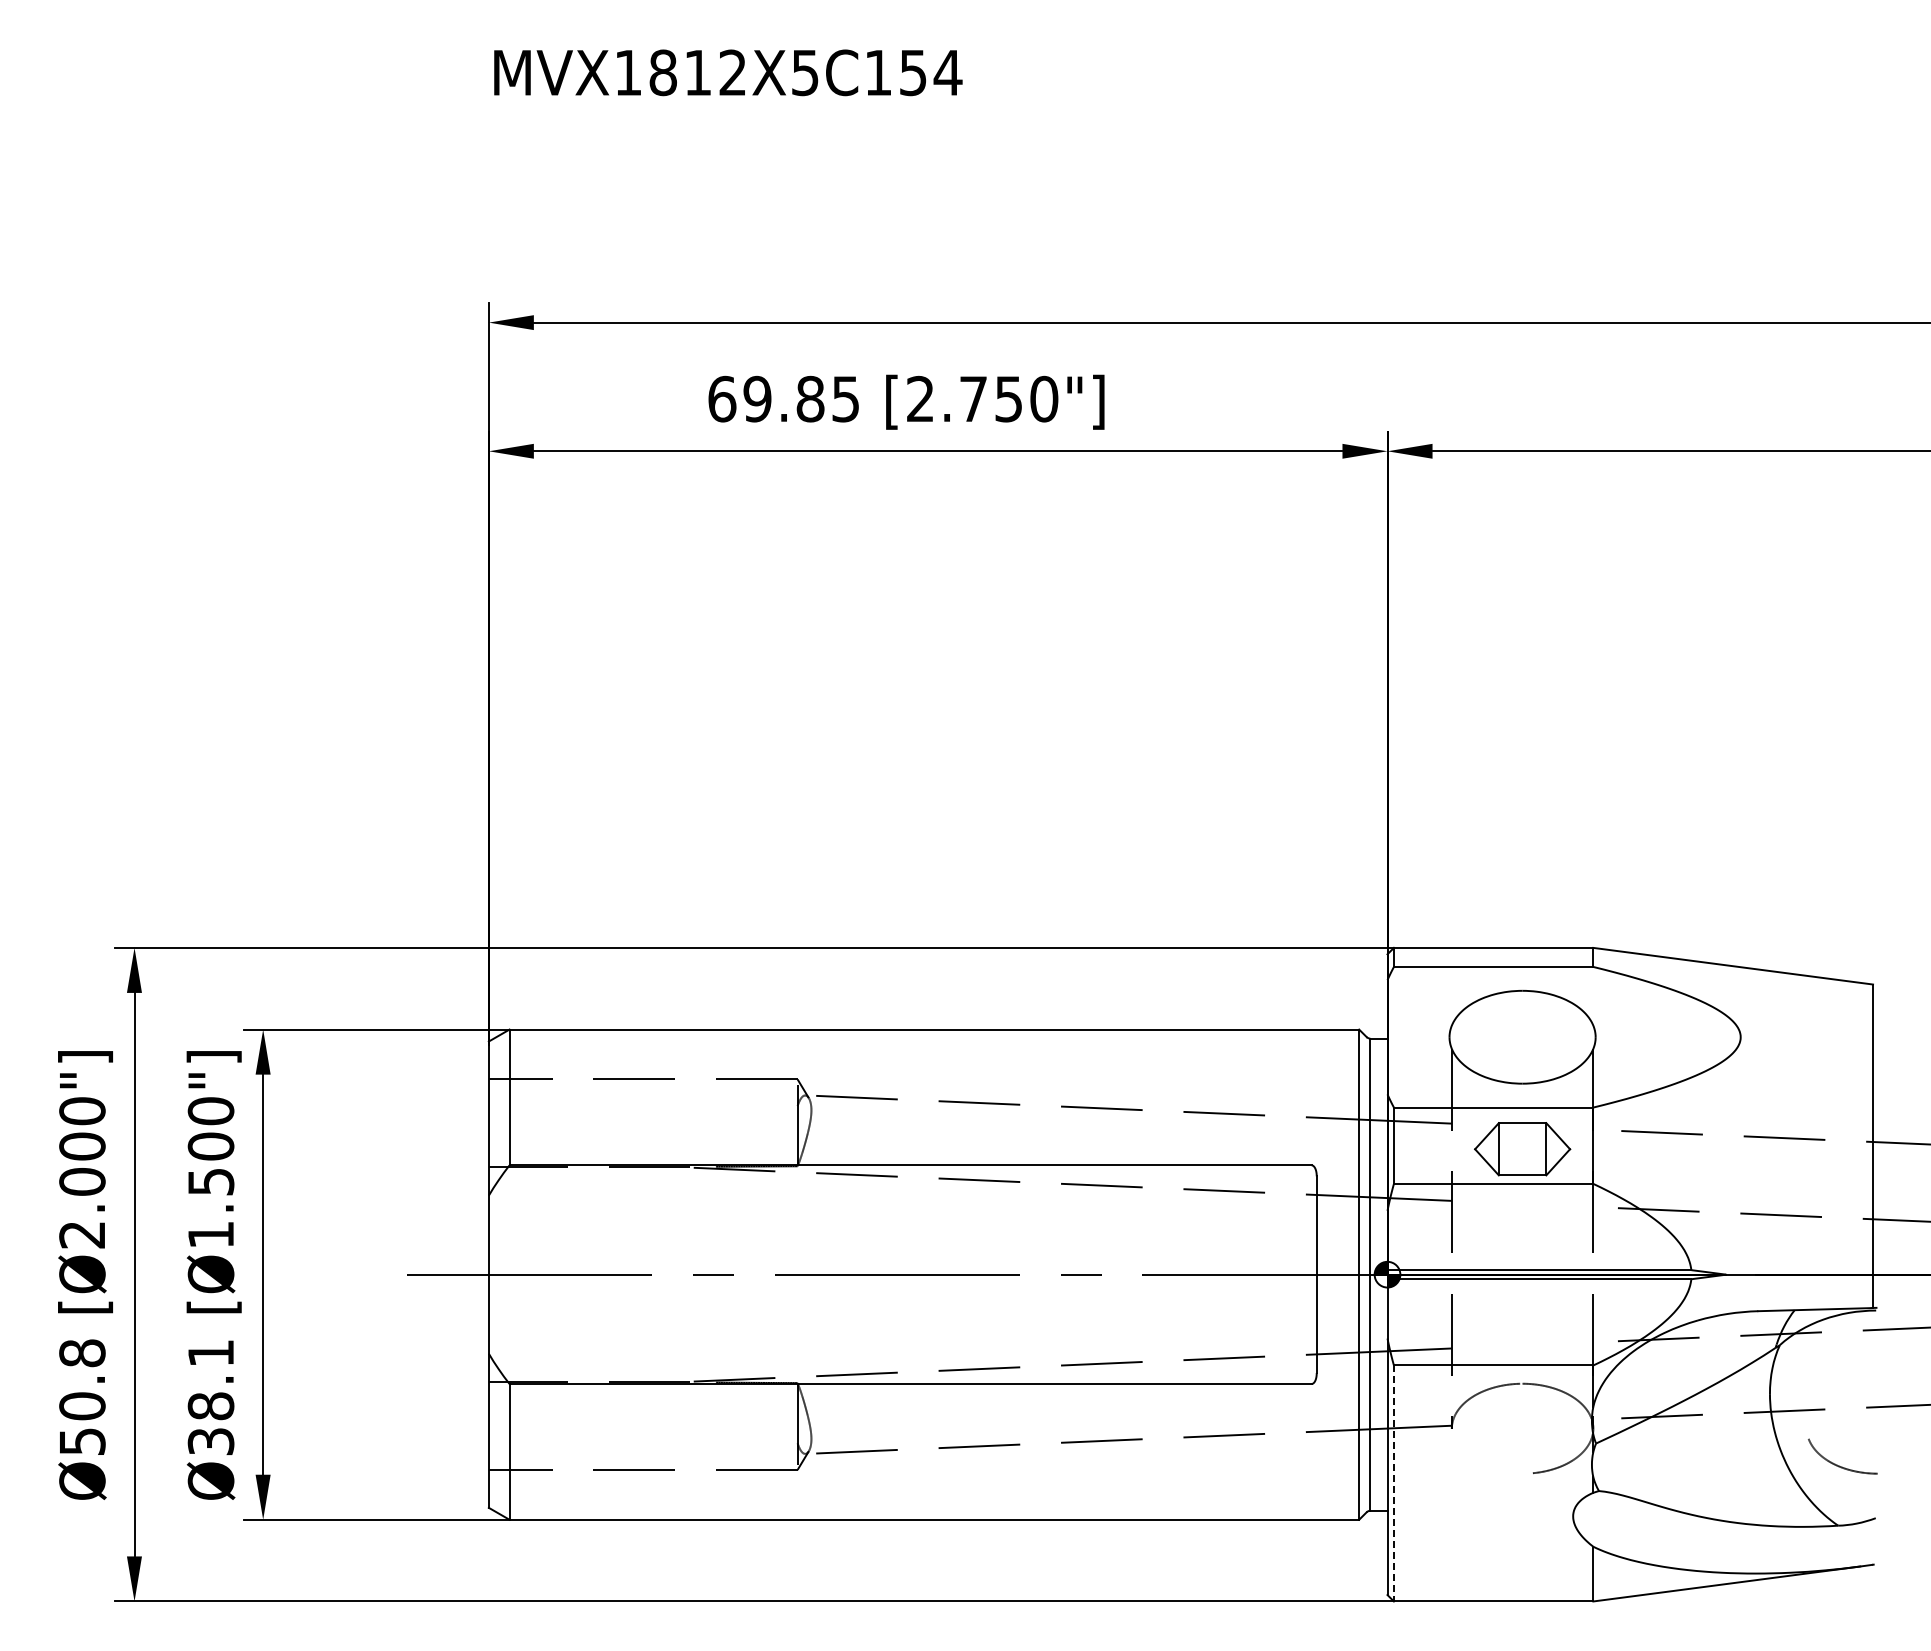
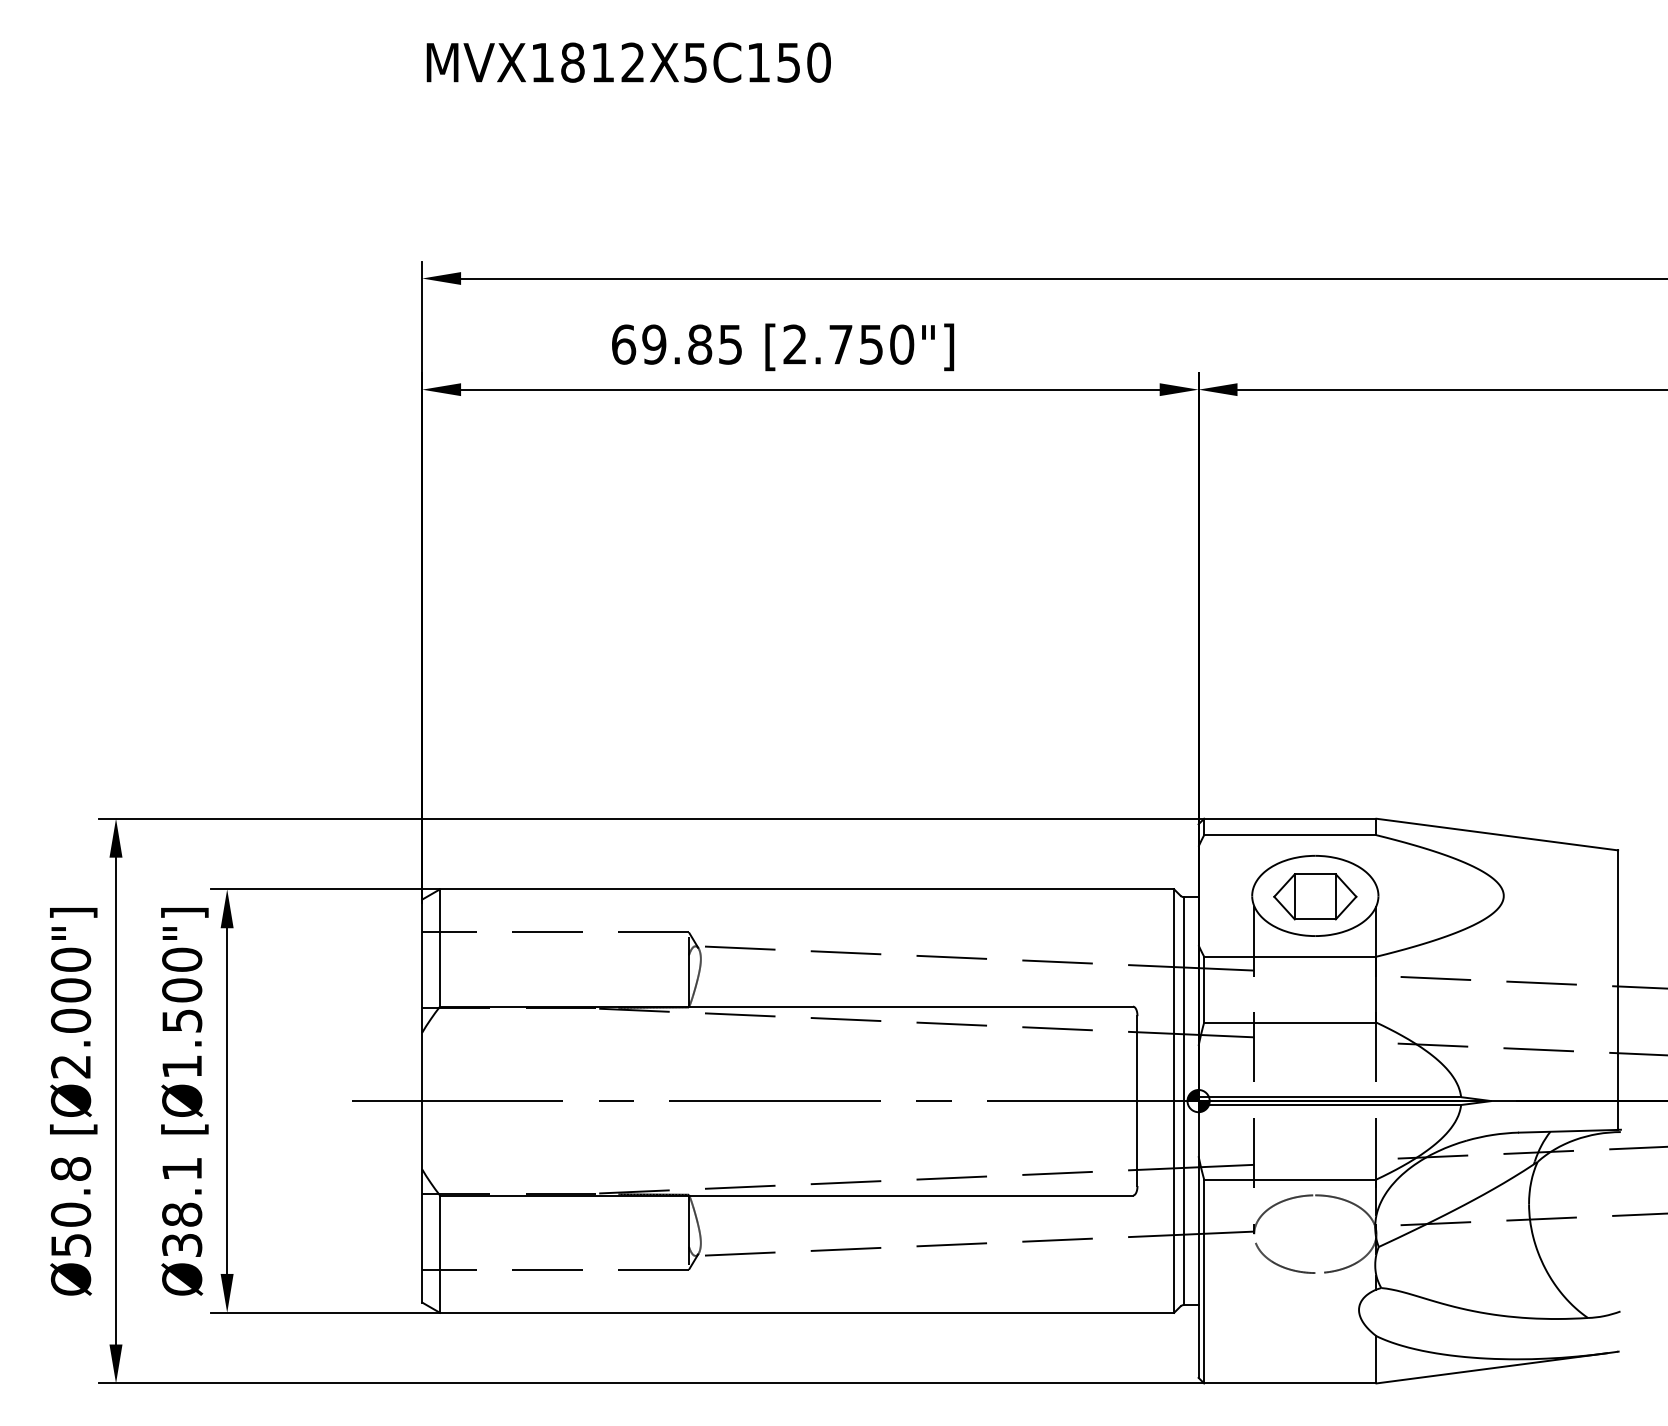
text: (947, 72) -> (818, 62), MVX1812X5C154 -> MVX1812X5C150
part: (1522, 1149) -> (1315, 897), moved
curve: (1837, 1464) -> (1280, 1265), moved
line: (1393, 1483) -> (1203, 1281), dashed -> solid

